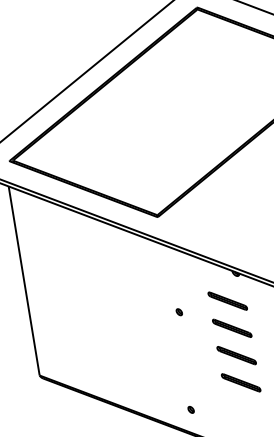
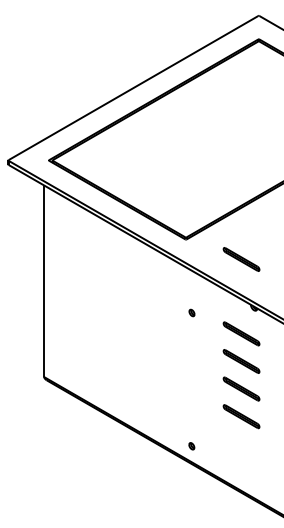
part: (215, 227) -> (241, 259), added
part: (178, 311) -> (191, 312), moved
part: (190, 410) -> (191, 446), moved

